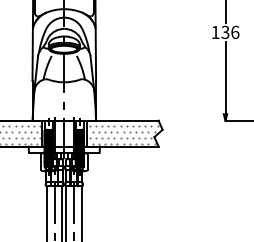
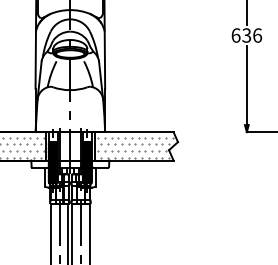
text: (215, 32) -> (235, 35), 136 -> 636

